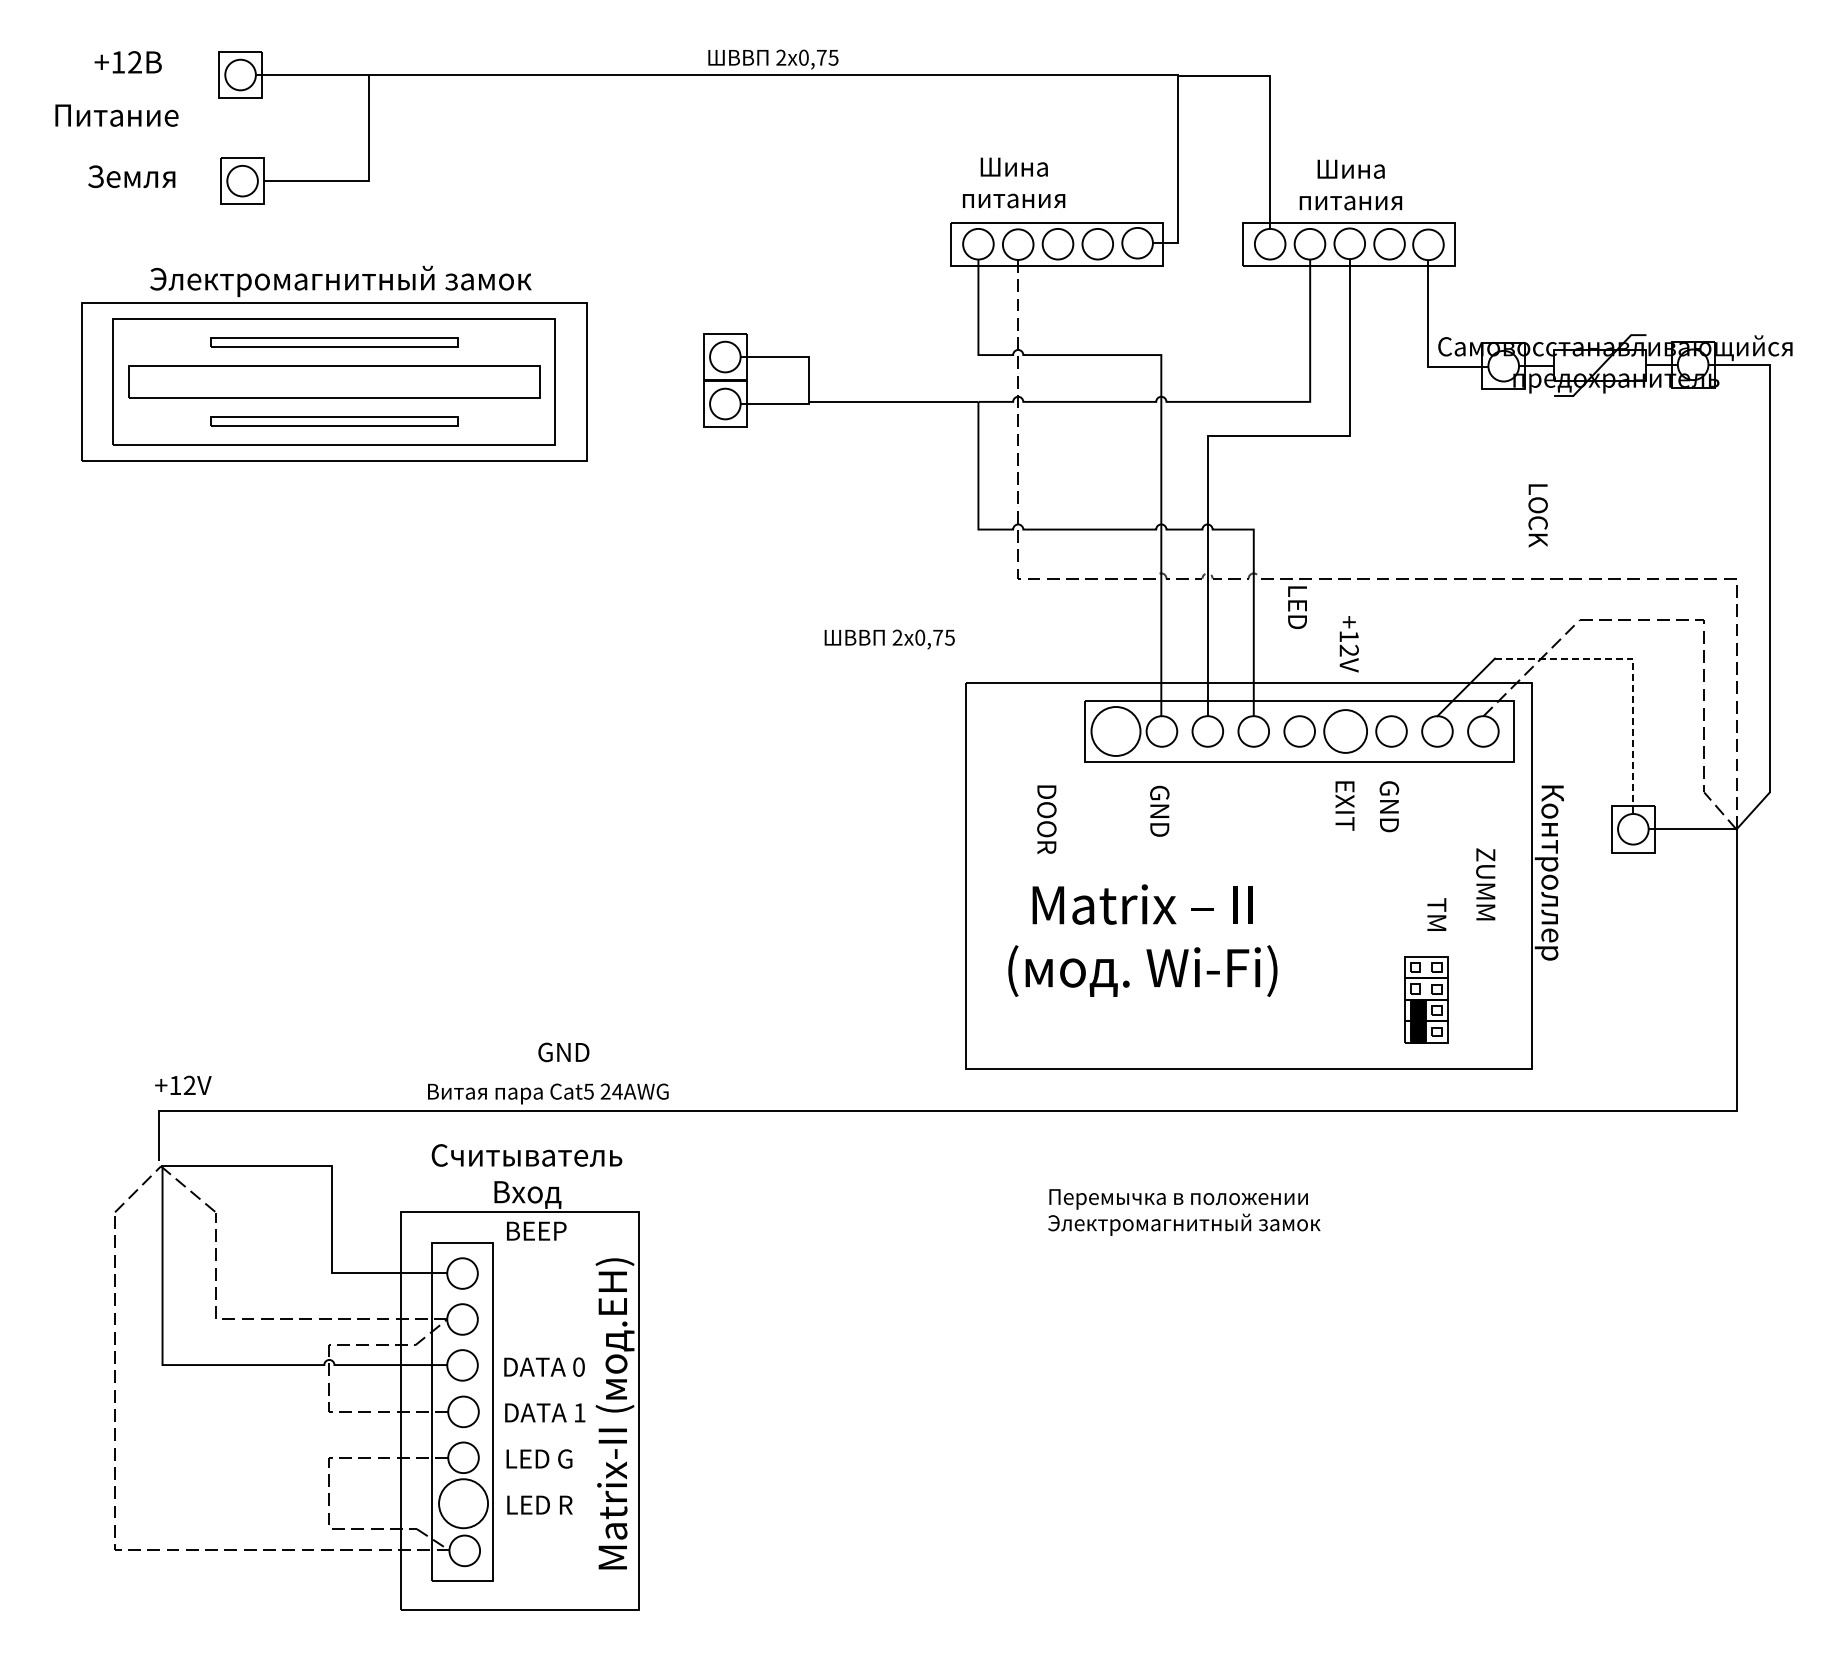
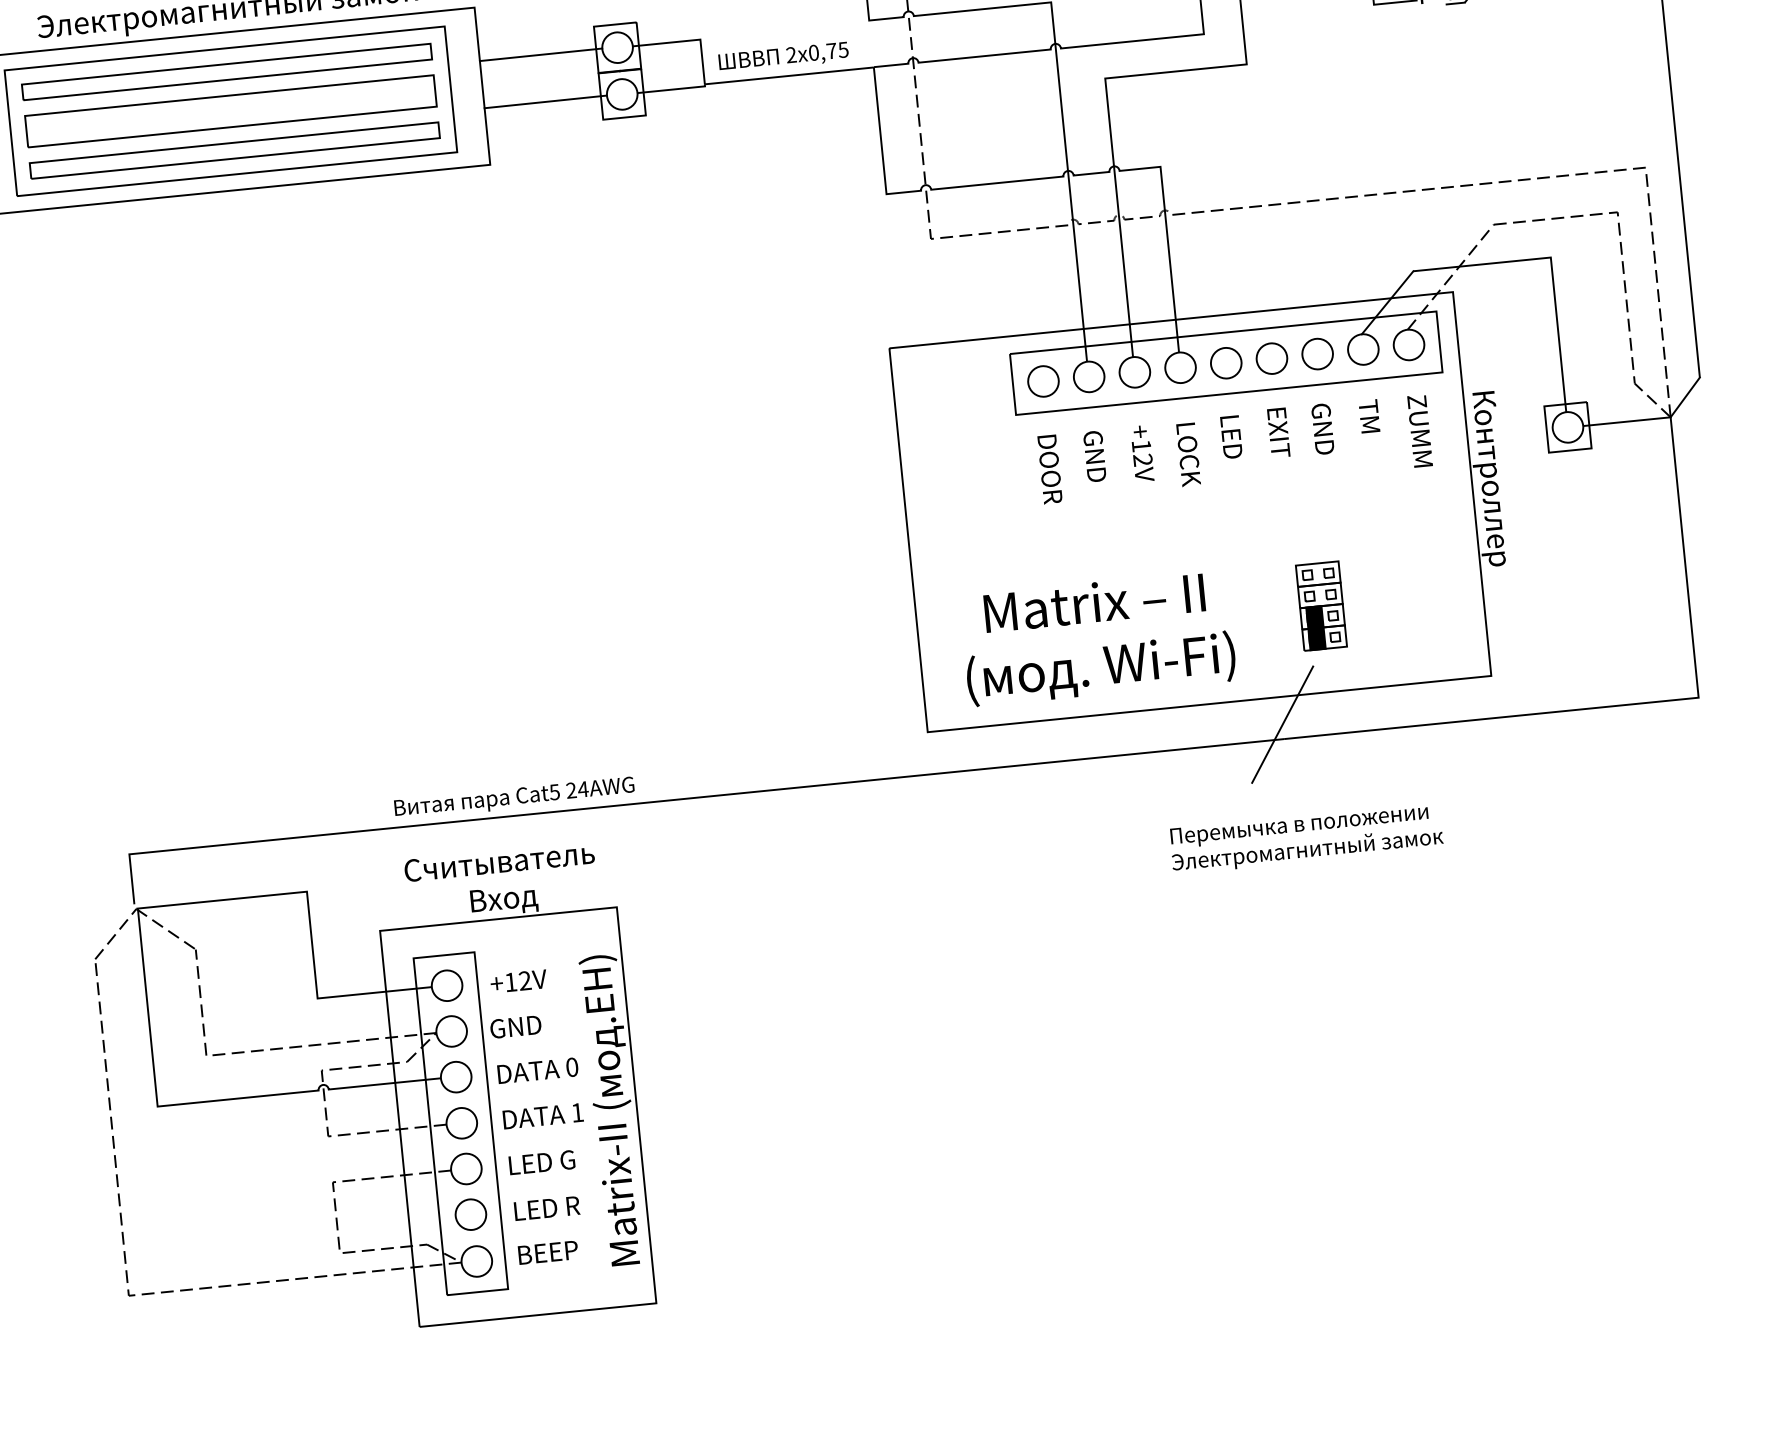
part: (334, 342) -> (227, 72), size x1.67
line: (648, 356) -> (541, 54), added
line: (648, 403) -> (545, 101), added
part: (334, 421) -> (235, 150), size x1.67
text: (1537, 515) -> (1187, 454), moved
text: (1297, 607) -> (1231, 437), moved
text: (889, 639) -> (783, 57), moved
text: (1348, 644) -> (1141, 454), moved
line: (1633, 666) -> (1551, 265), dashed -> solid
circle: (1115, 731) -> (1042, 381), size x0.62
circle: (1345, 731) -> (1271, 358), size x0.71
text: (1046, 819) -> (1049, 469), moved
text: (1485, 884) -> (1419, 431), moved
text: (1436, 914) -> (1369, 416), moved
text: (1142, 940) -> (1097, 638), moved
part: (1426, 999) -> (1321, 605), moved
text: (563, 1052) -> (515, 1027), moved
text: (183, 1084) -> (518, 980), moved
line: (1319, 1096) -> (1282, 724), added
text: (1184, 1212) -> (1306, 838), moved
text: (536, 1230) -> (547, 1251), moved
circle: (463, 1503) -> (470, 1214), size x0.62

